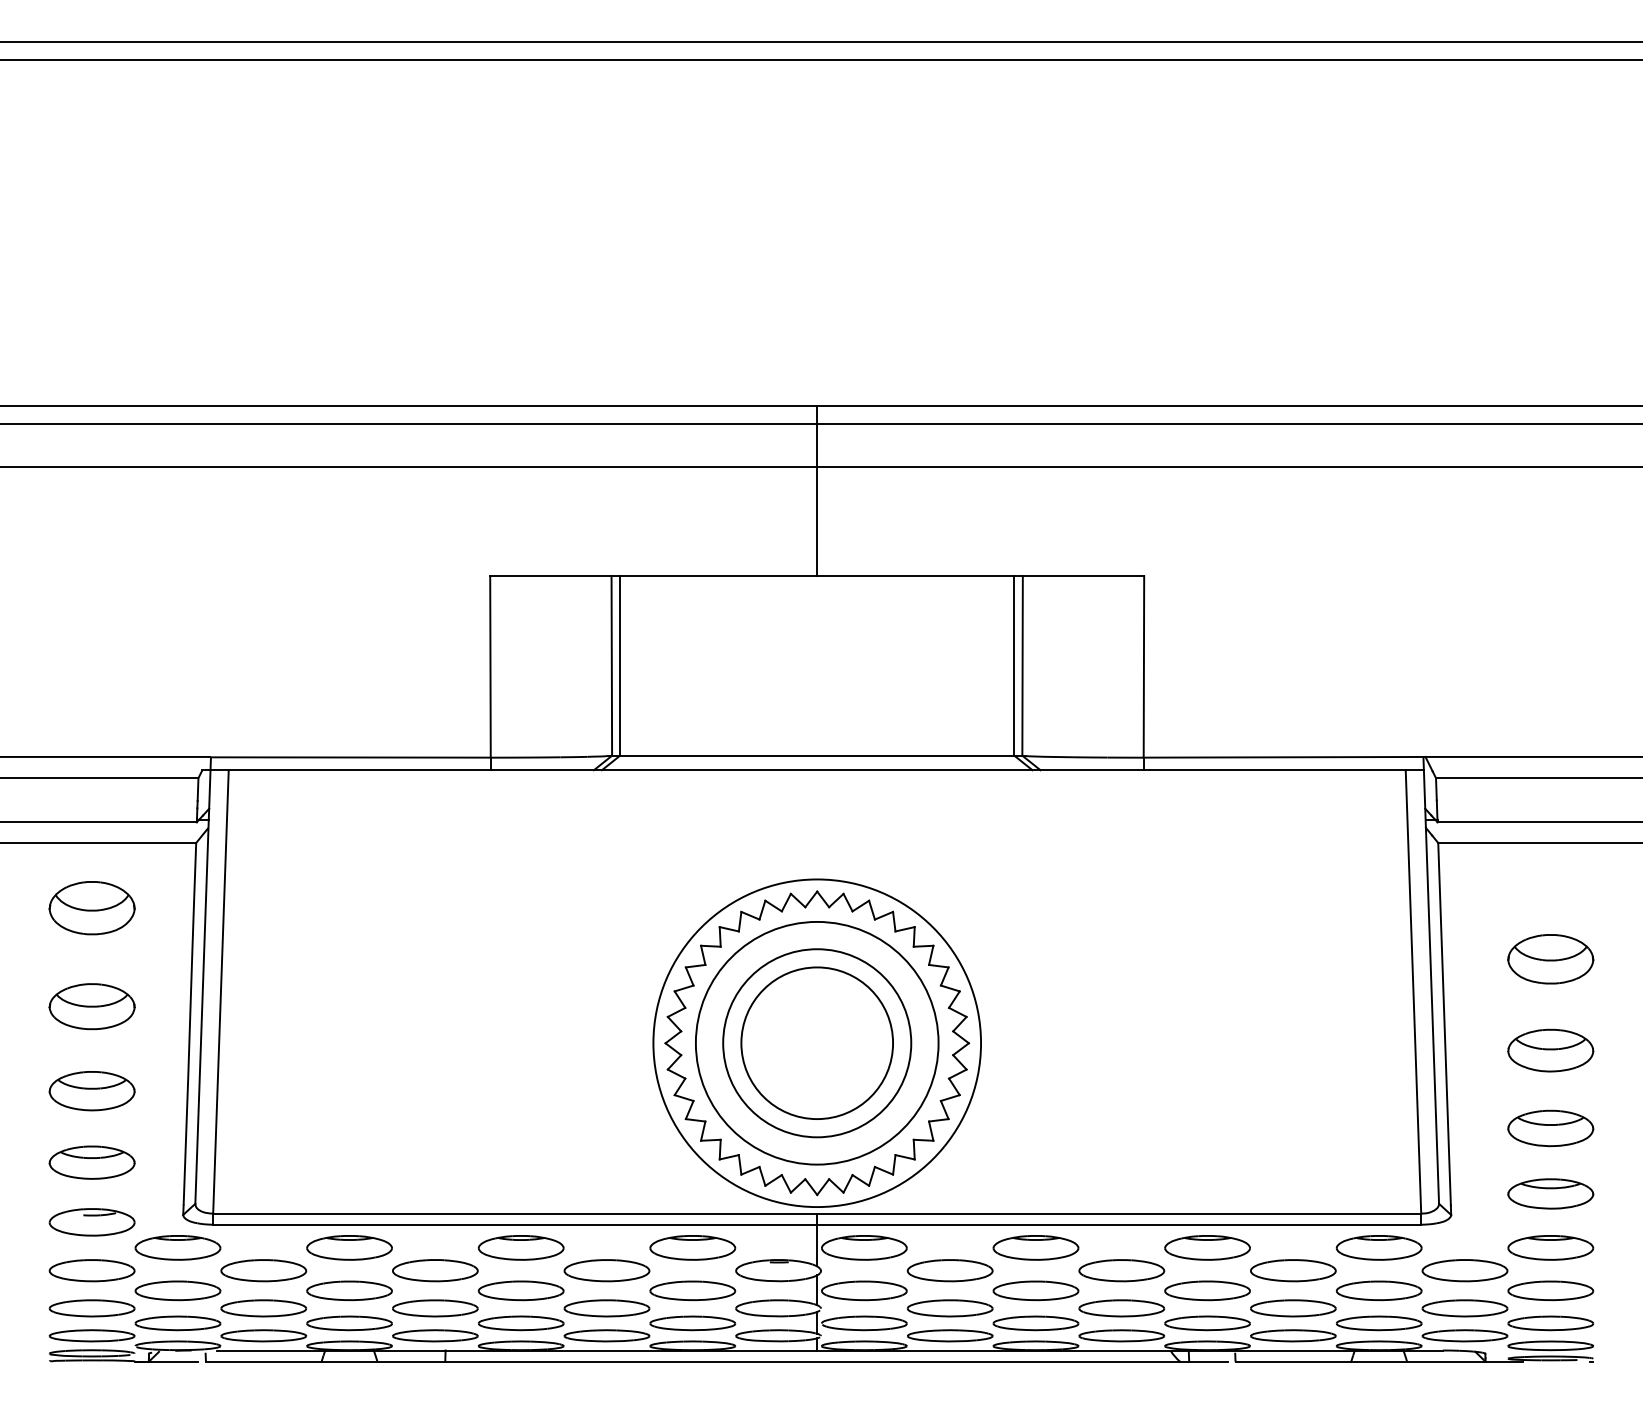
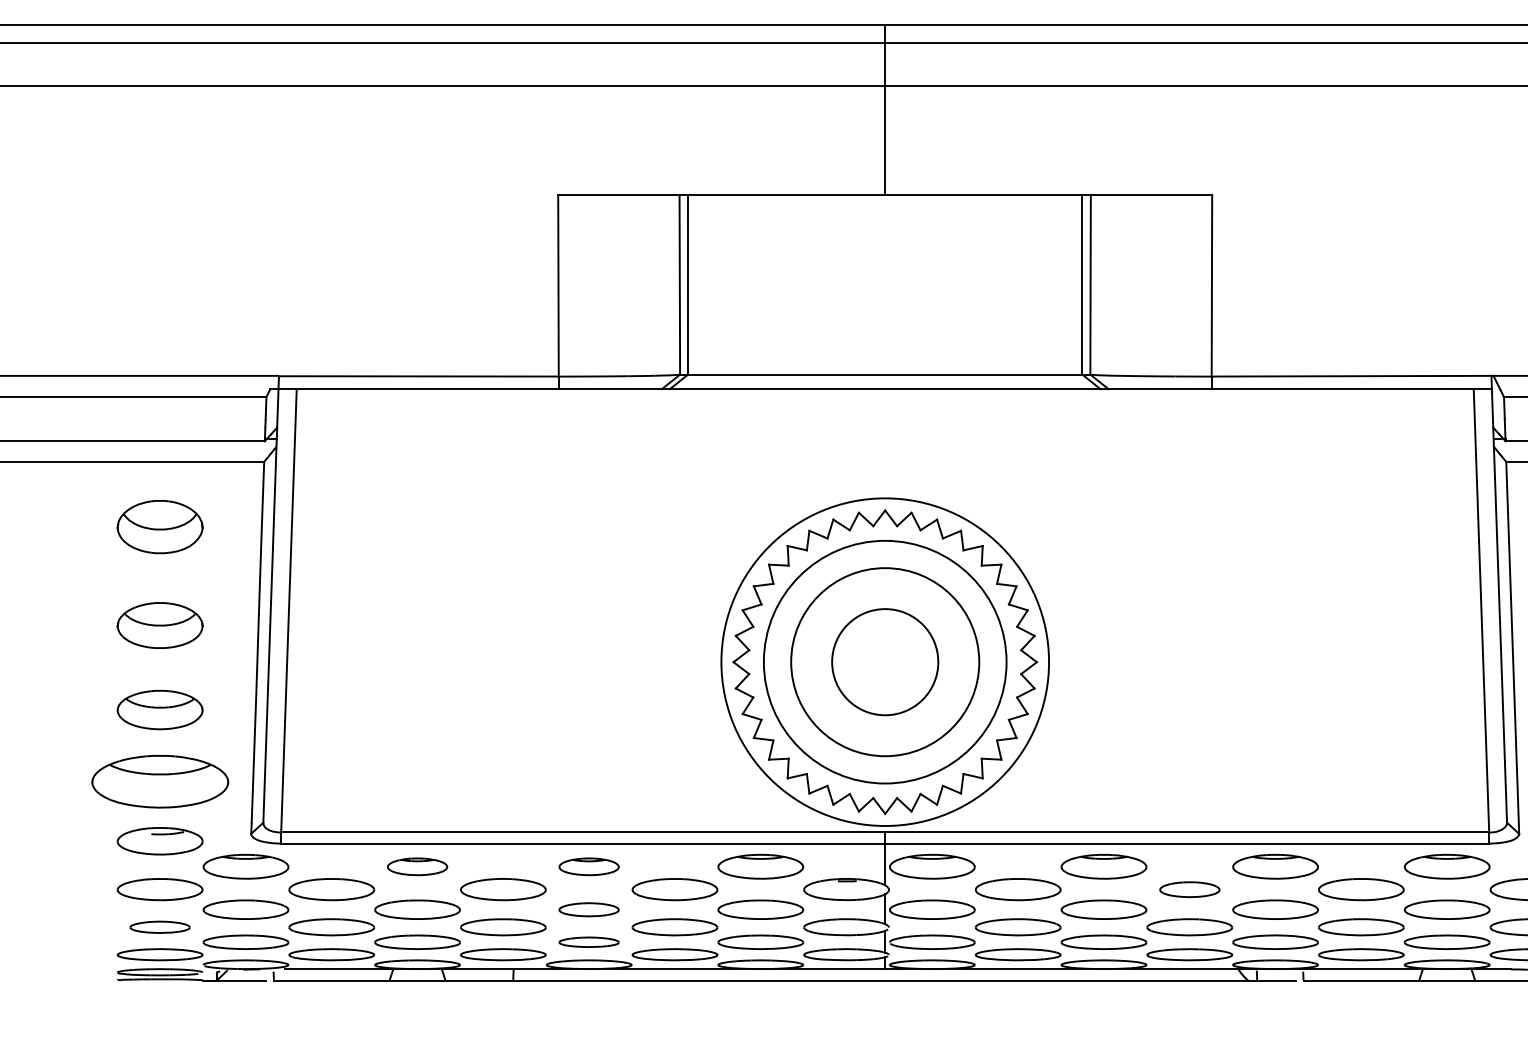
circle: (817, 1043) -> (885, 662), size x0.7
part: (91, 1162) -> (159, 781), size x1.6
part: (349, 1247) -> (417, 866), size x0.7
part: (520, 1247) -> (588, 866), size x0.7
part: (1121, 1270) -> (1189, 889), size x0.7
part: (520, 1290) -> (588, 909), size x0.7
part: (91, 1308) -> (159, 927), size x0.7
part: (520, 1323) -> (588, 942), size x0.7

